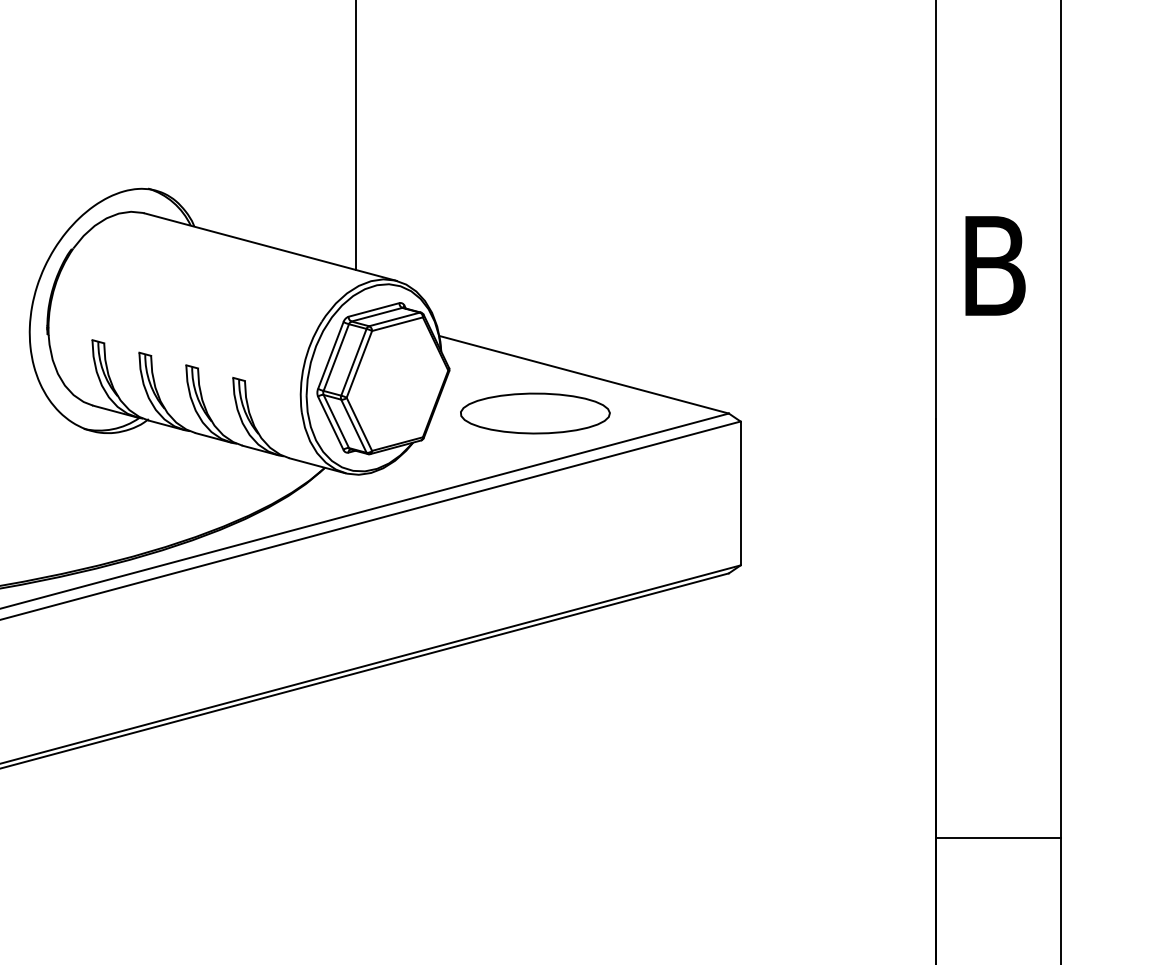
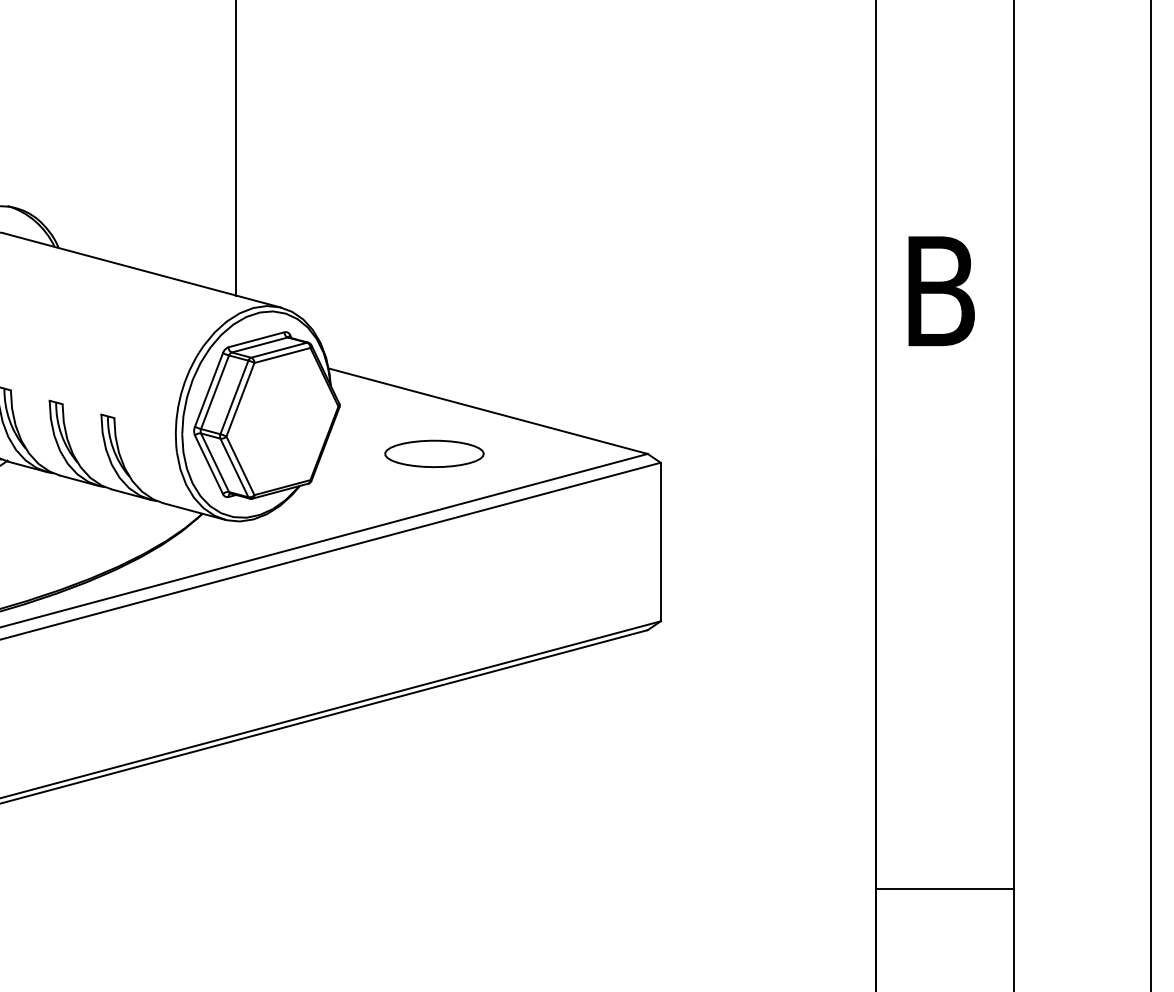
part: (535, 413) -> (434, 453), size x0.6
line: (998, 837) -> (944, 889), moved

